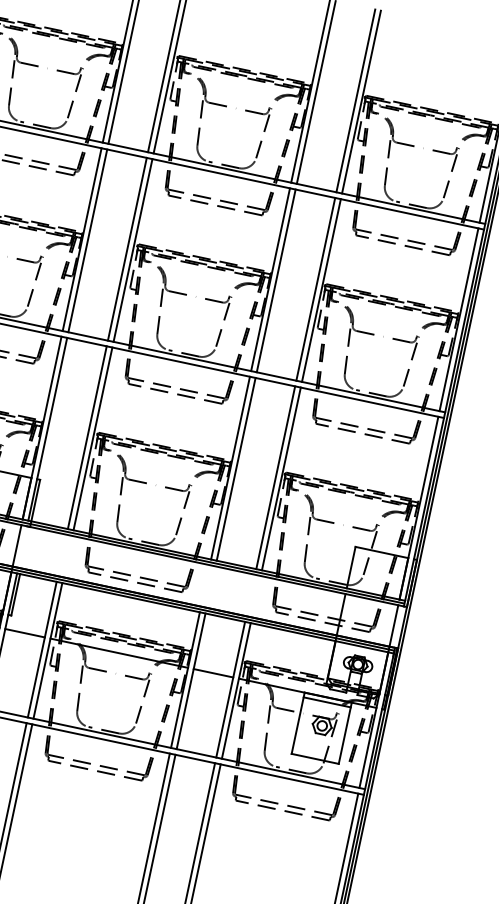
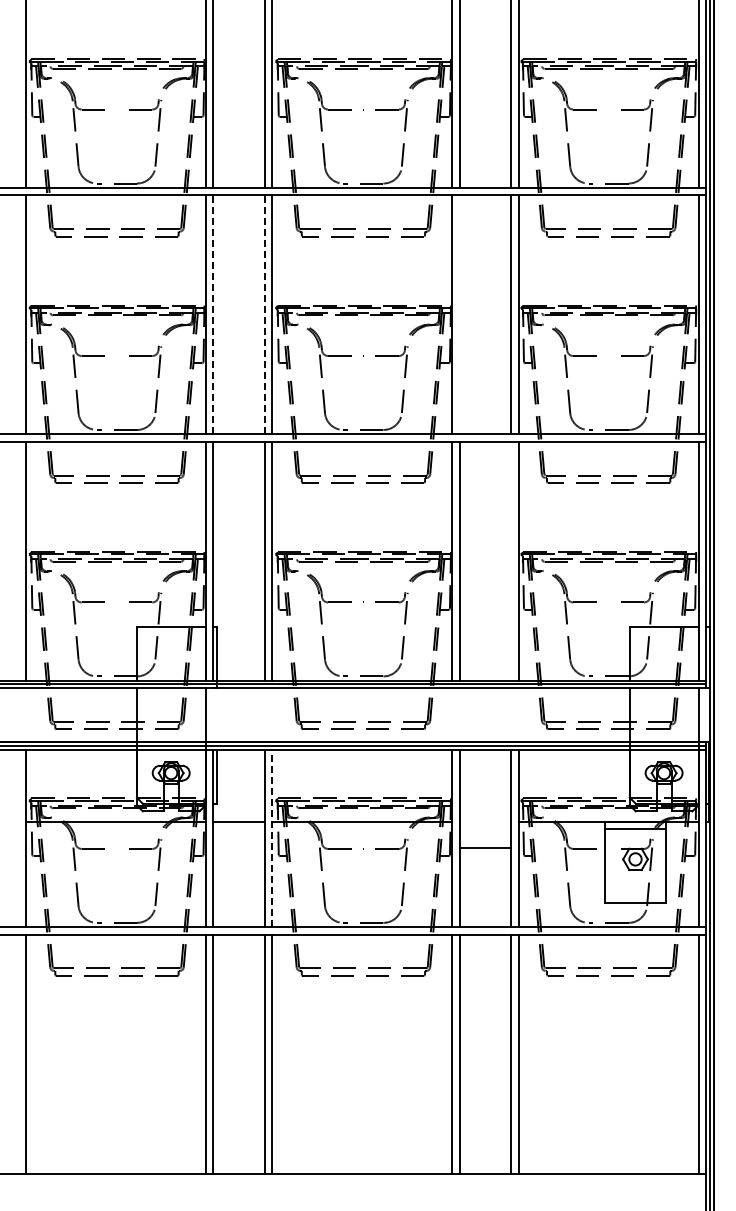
line: (88, 240) -> (213, 314), solid -> dashed
line: (127, 249) -> (264, 314), solid -> dashed
line: (276, 280) -> (459, 314), removed
line: (275, 477) -> (511, 560), removed
line: (48, 650) -> (272, 838), solid -> dashed
line: (213, 673) -> (485, 848), moved

